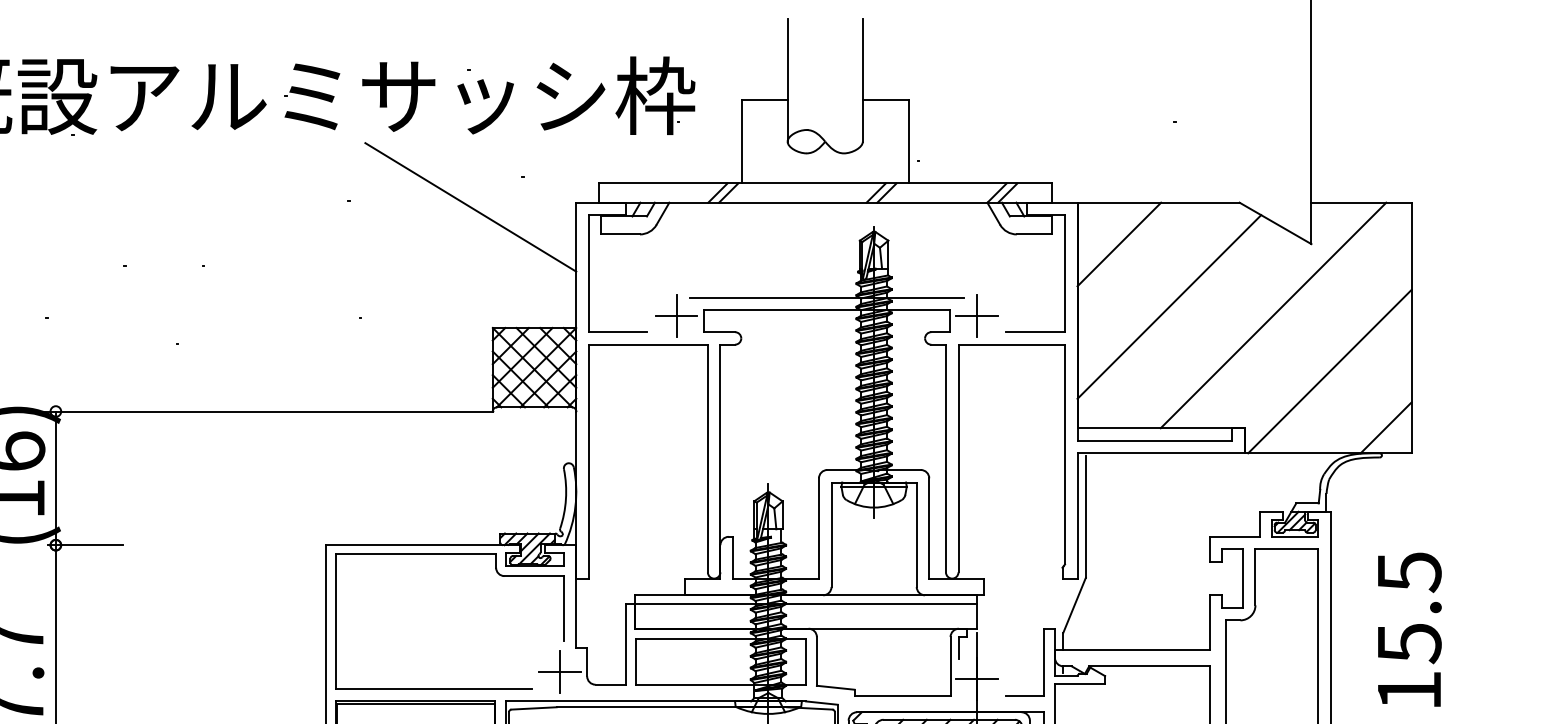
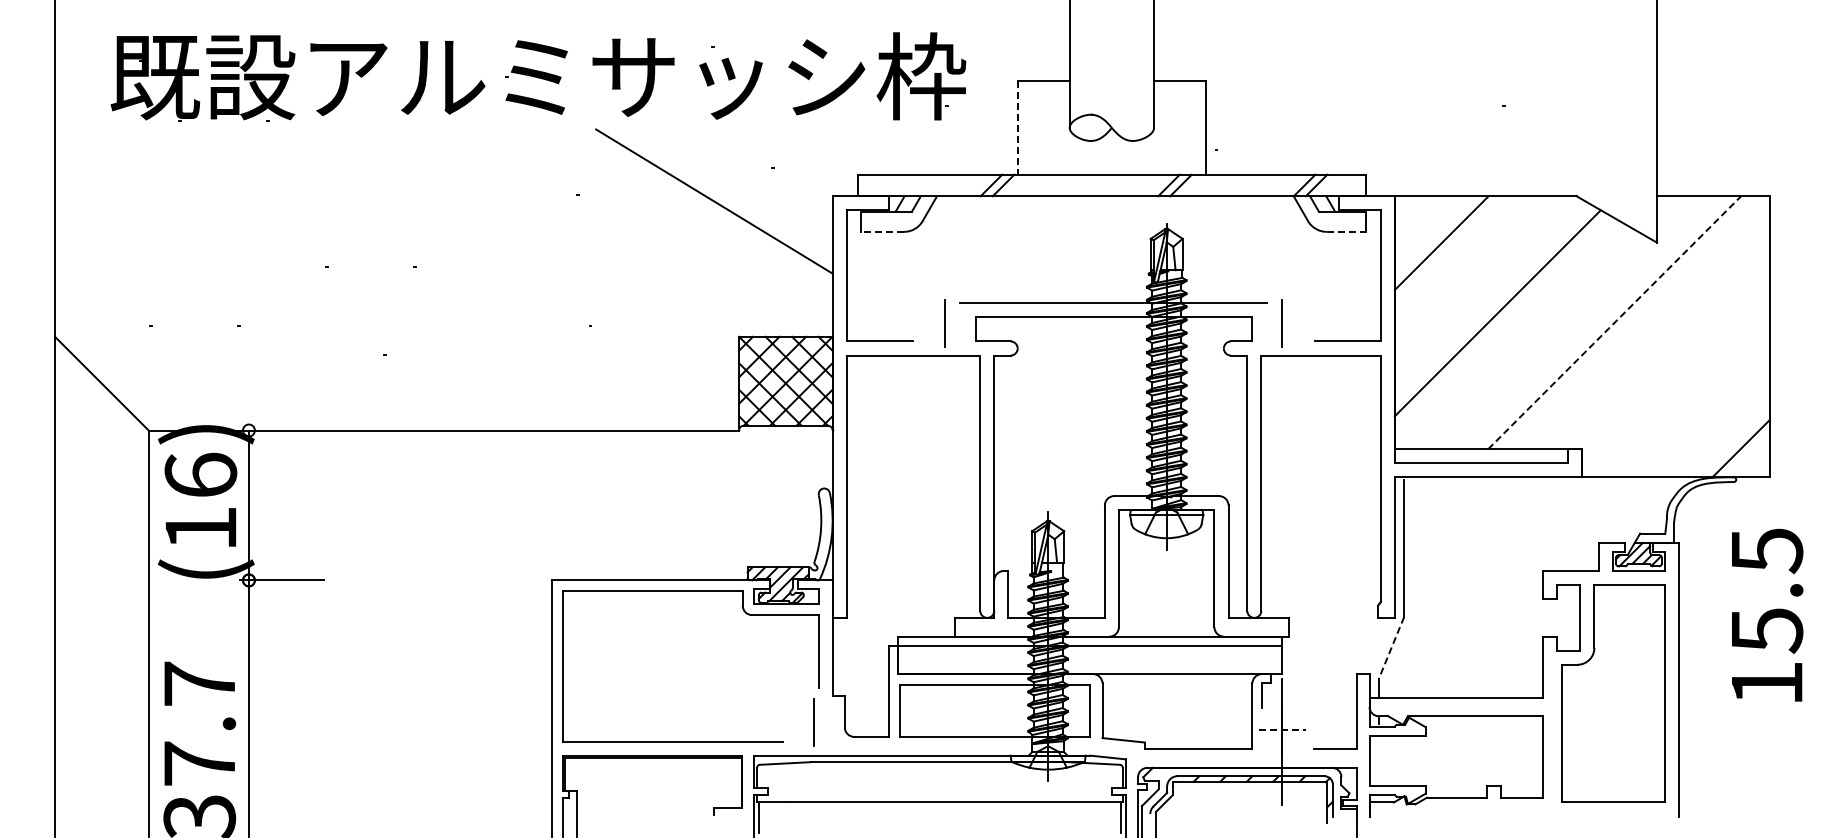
line: (741, 141) -> (1018, 127), solid -> dashed
line: (620, 234) -> (882, 231), solid -> dashed
line: (1034, 234) -> (1346, 231), solid -> dashed
line: (1273, 315) -> (1614, 322), solid -> dashed
line: (676, 316) -> (944, 323), removed
line: (976, 316) -> (1281, 323), removed
line: (1329, 371) -> (1677, 385), removed
line: (1074, 605) -> (1391, 648), solid -> dashed
text: (1409, 629) -> (1767, 614), moved
line: (559, 671) -> (813, 722), removed
line: (977, 679) -> (1282, 730), solid -> dashed

